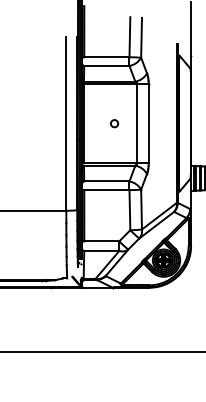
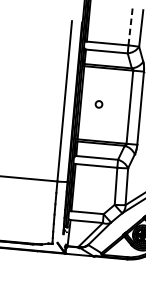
line: (129, 37) -> (130, 27), solid -> dashed
circle: (114, 123) -> (98, 104), moved

